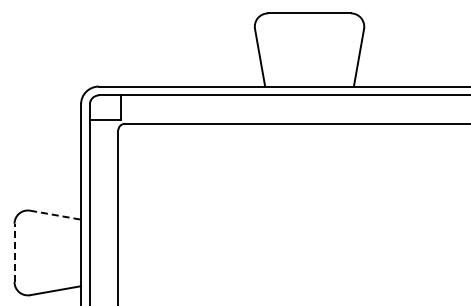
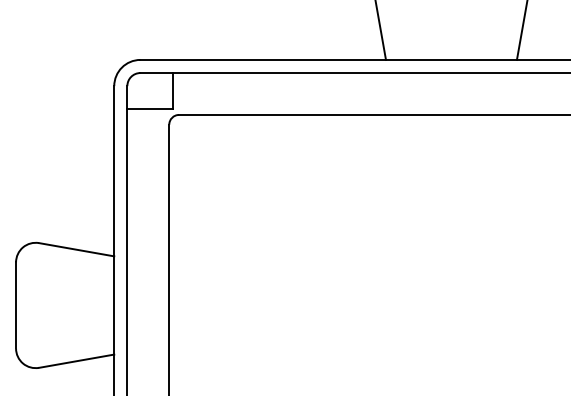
line: (55, 215) -> (76, 250), dashed -> solid
line: (14, 252) -> (16, 304), dashed -> solid

